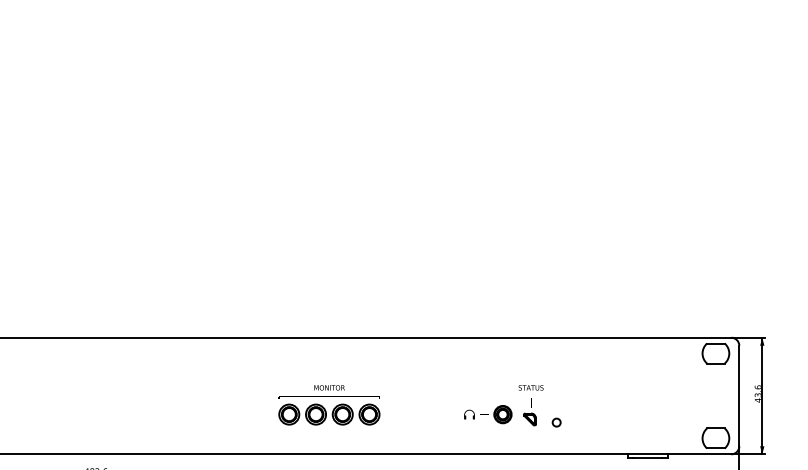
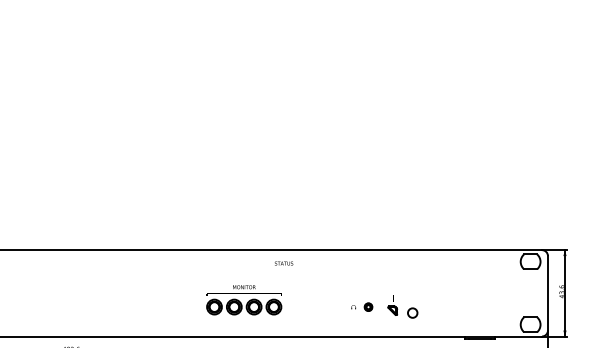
text: (530, 387) -> (283, 263), moved
part: (488, 414) -> (362, 307), size x0.6
circle: (556, 422) -> (412, 312), size x1.6

